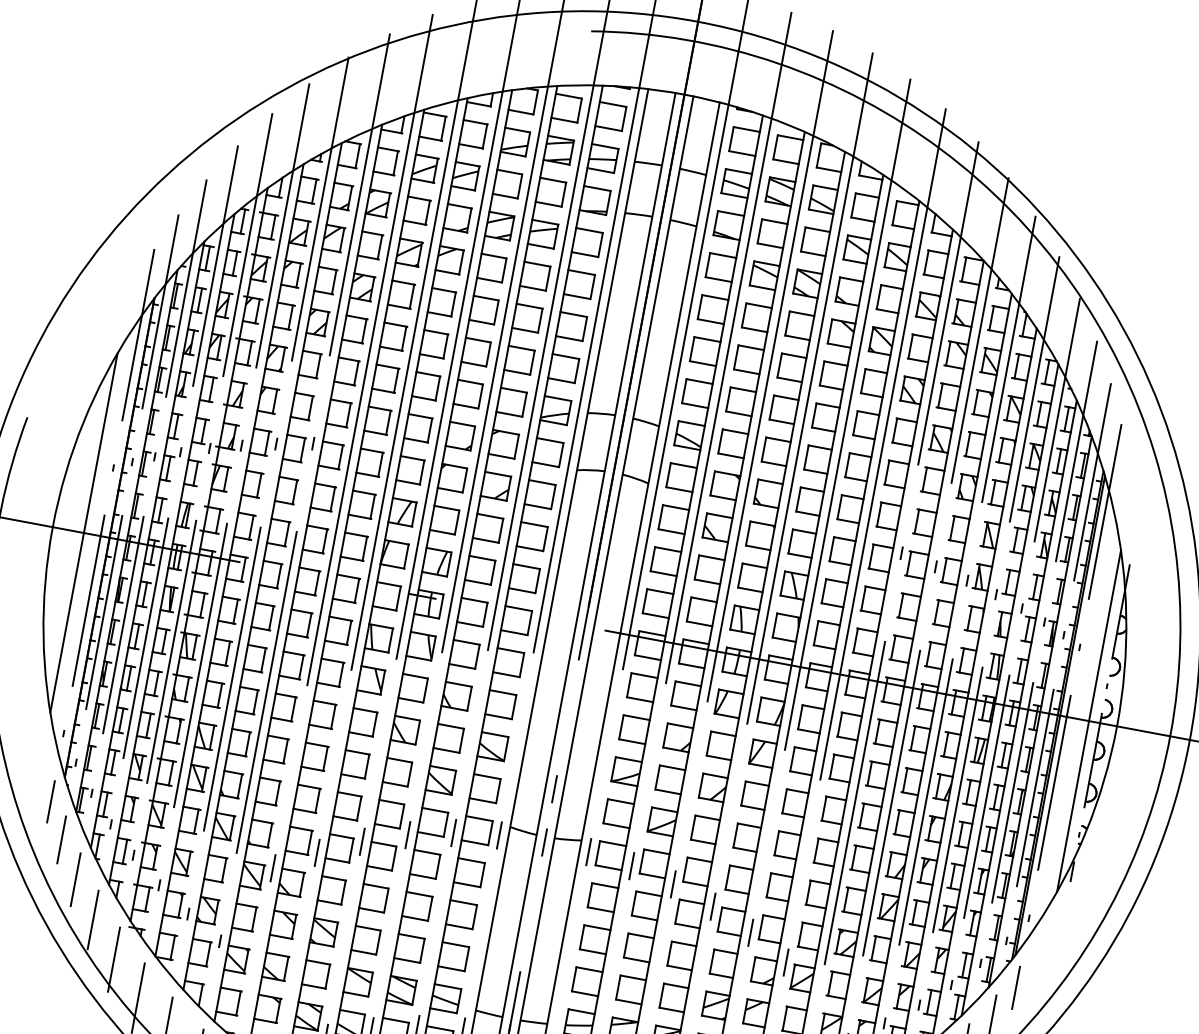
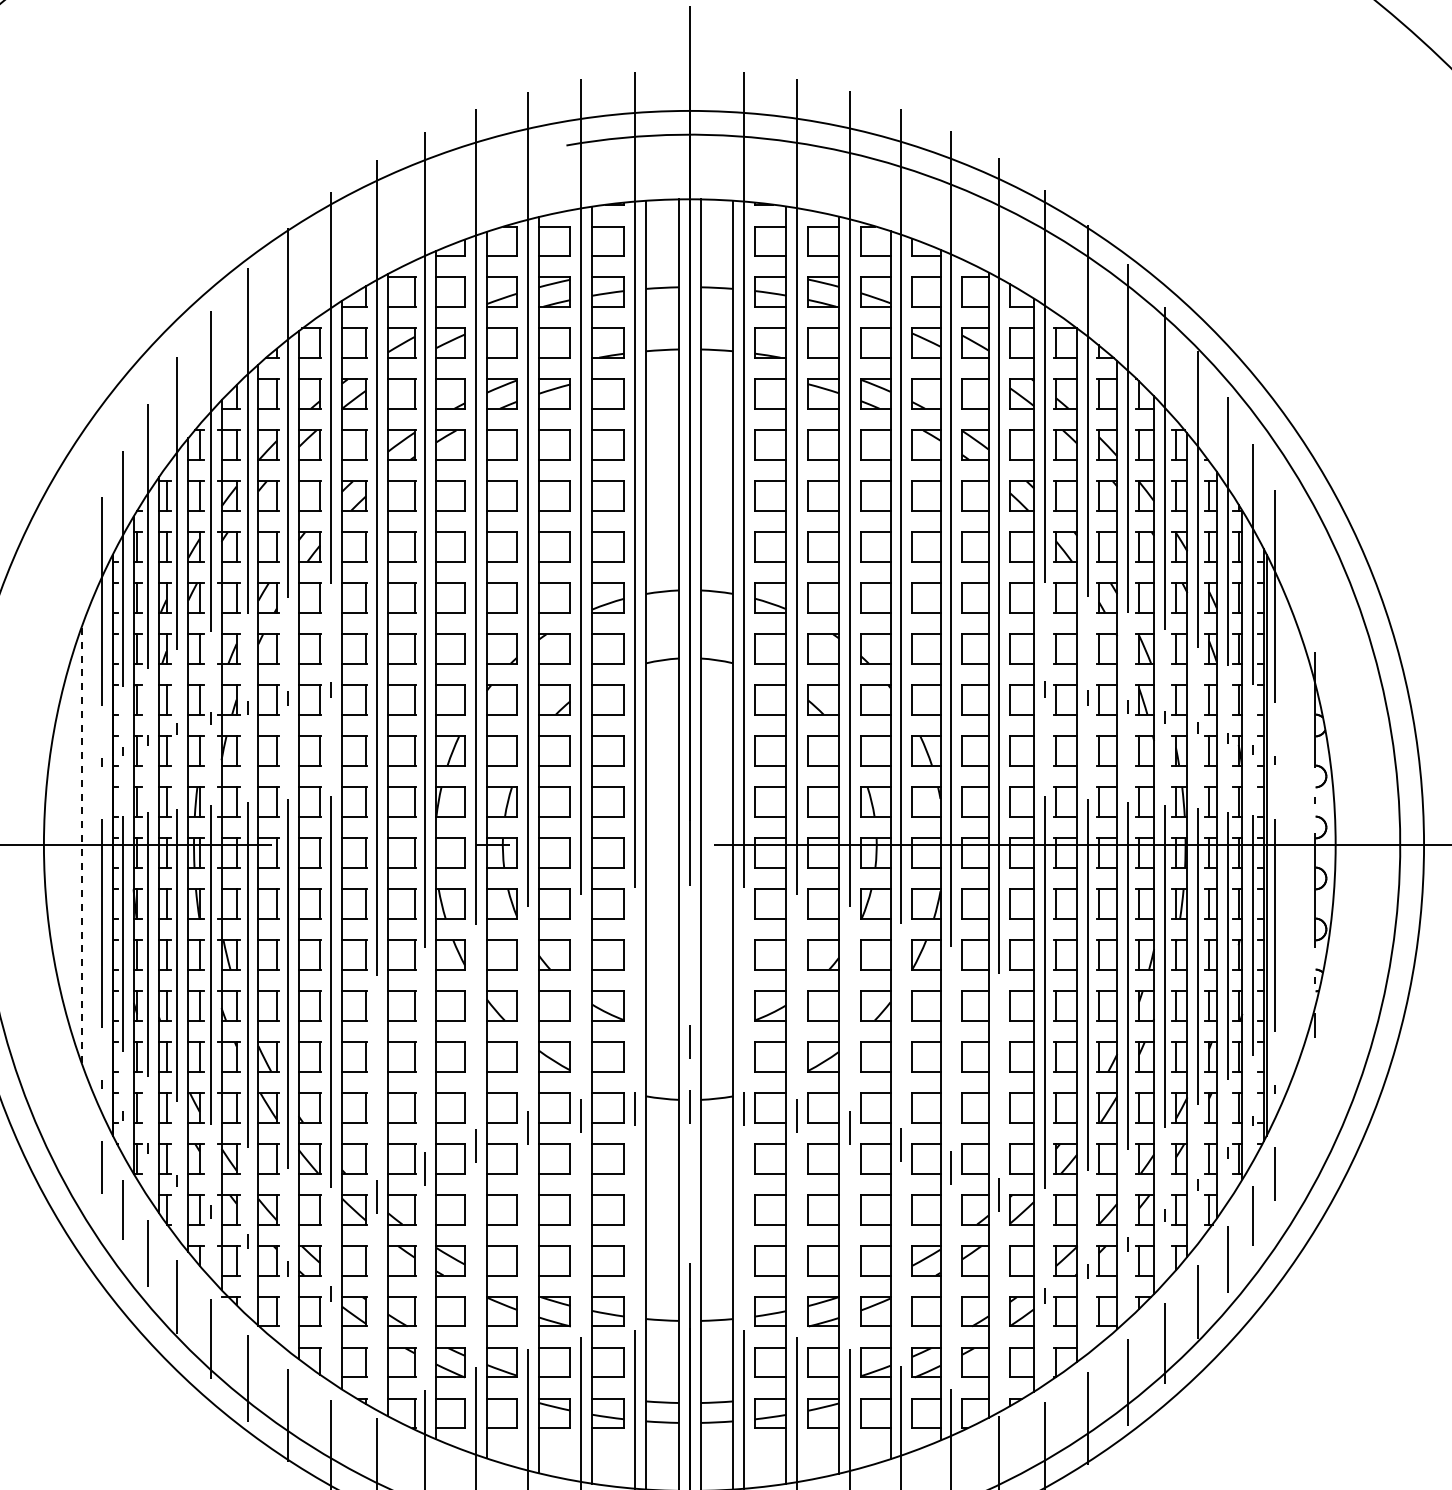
line: (83, 533) -> (81, 845), solid -> dashed
line: (1089, 720) -> (1301, 844), removed

